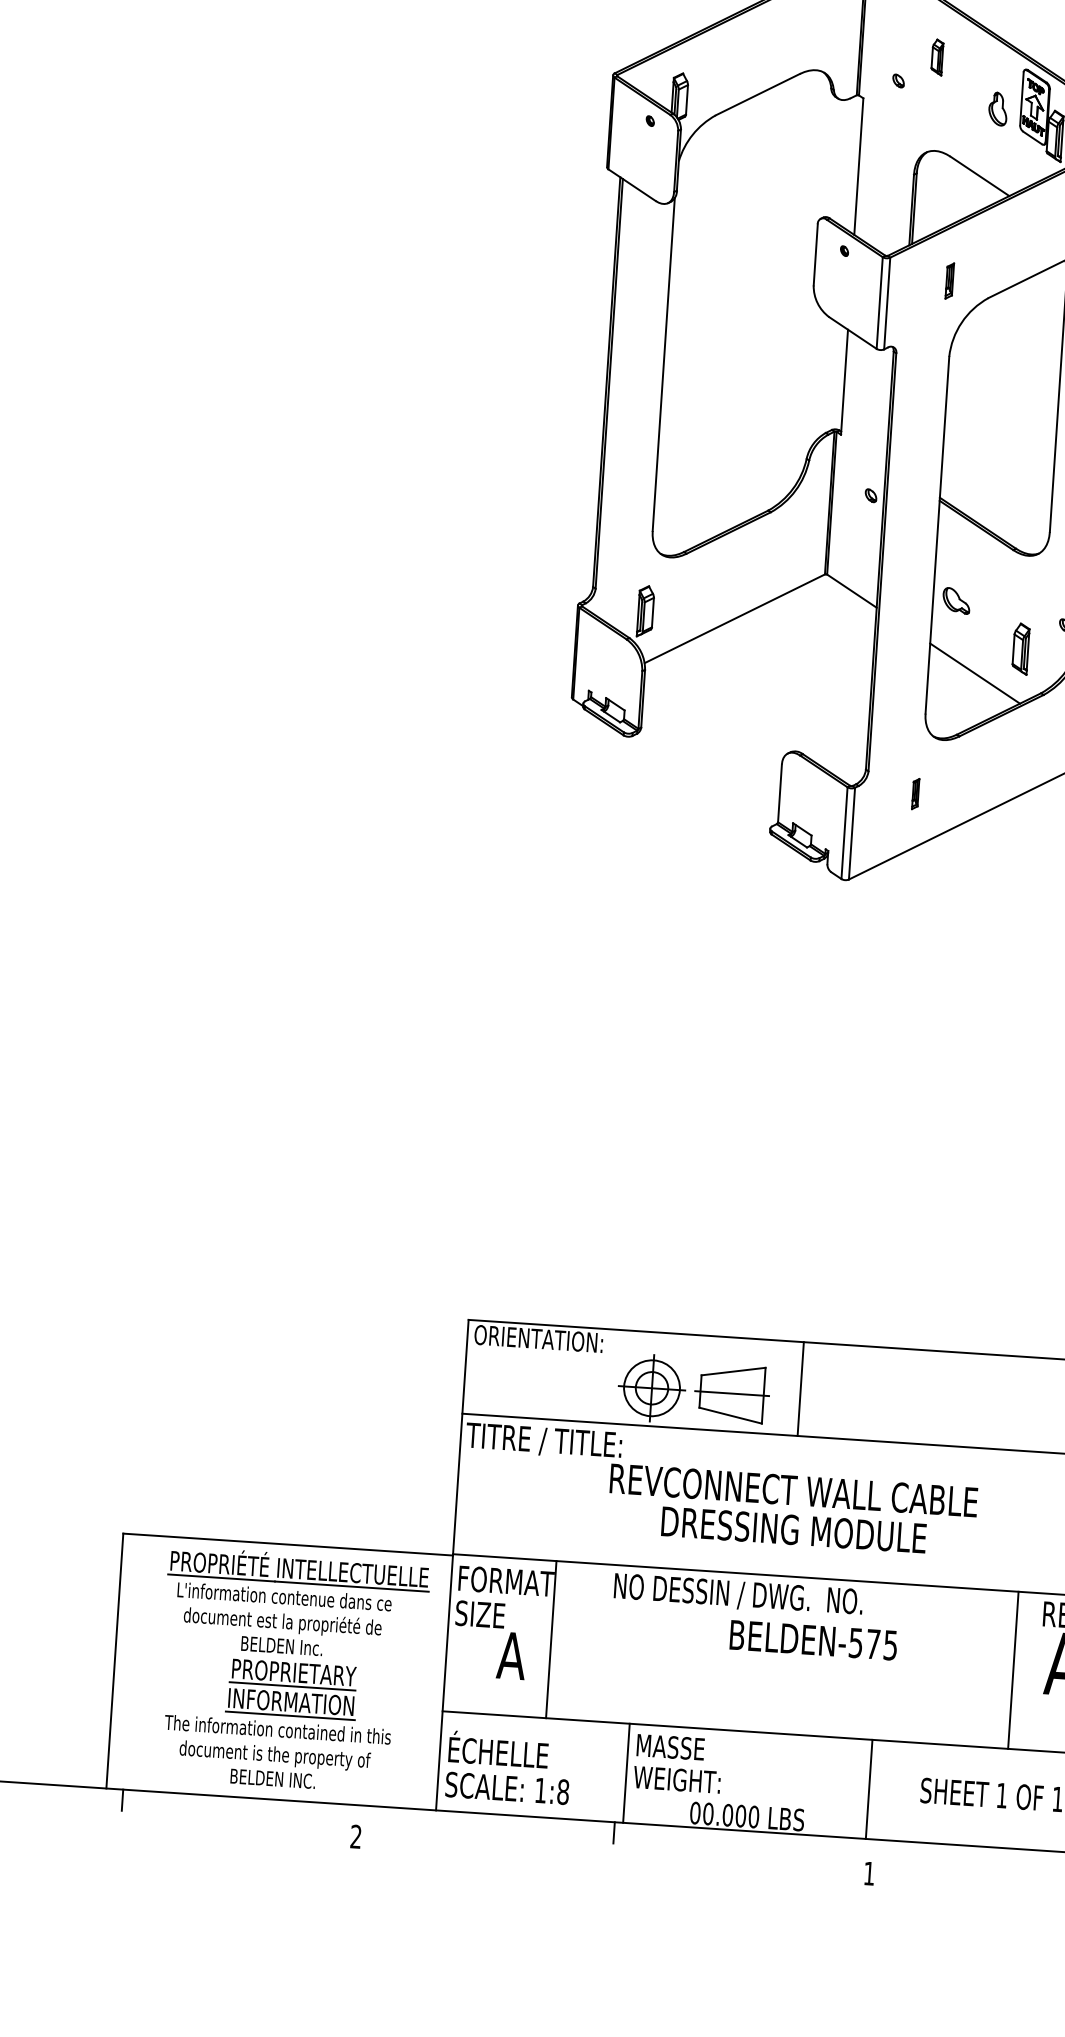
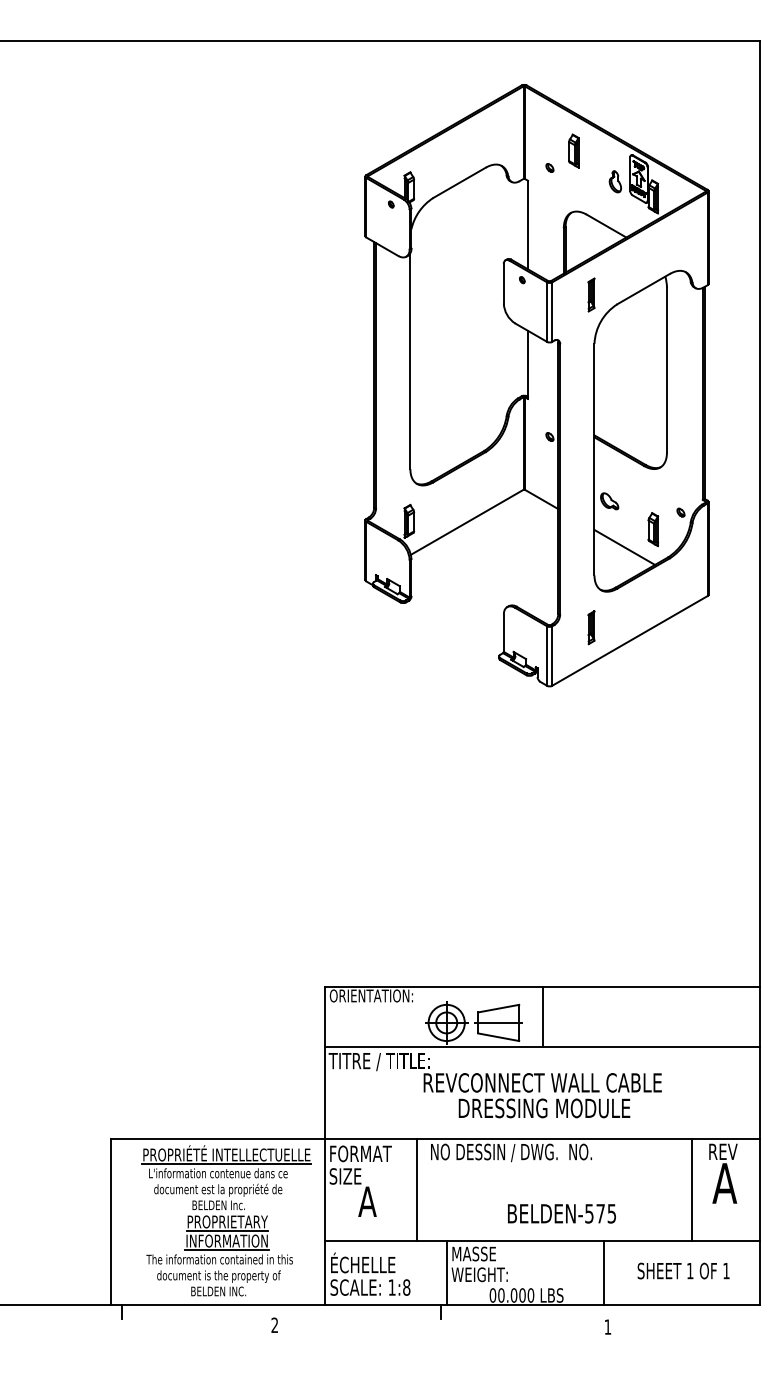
part: (936, 56) -> (573, 150), size x1.43
part: (949, 280) -> (591, 294), size x1.43
part: (915, 793) -> (591, 627), size x1.67
line: (551, 1639) -> (417, 1189), moved
text: (813, 1639) -> (561, 1213), moved

